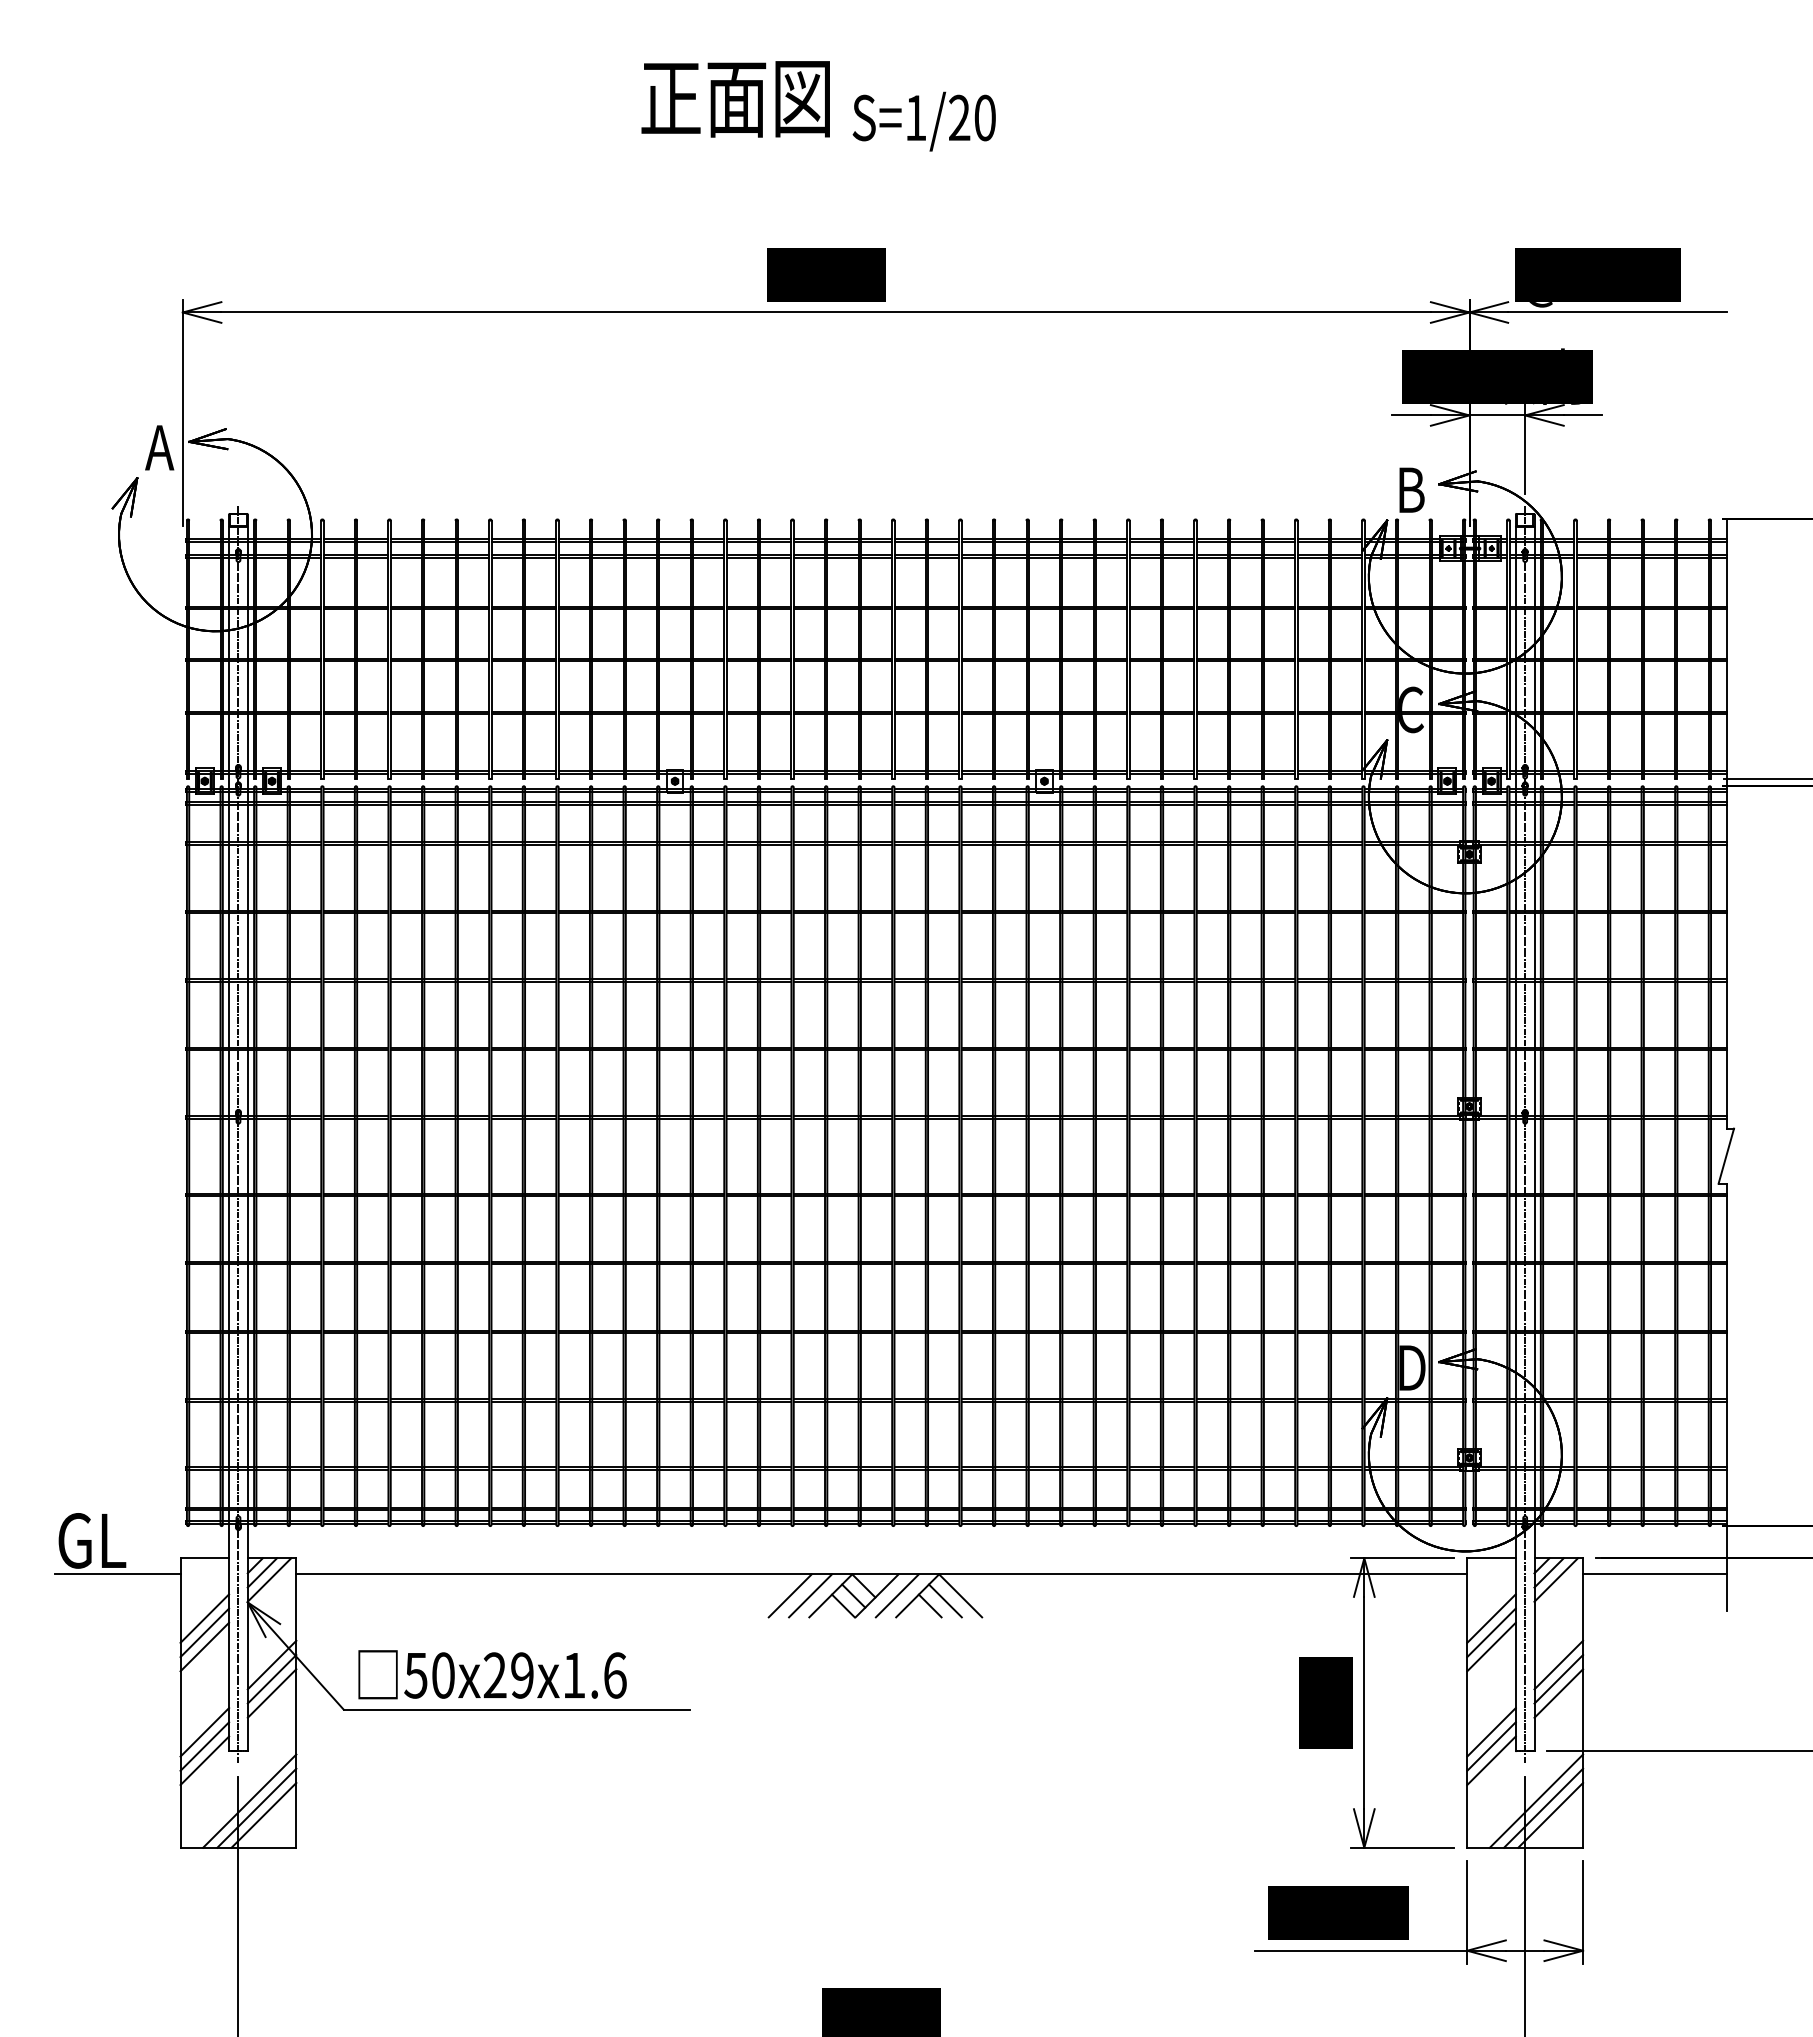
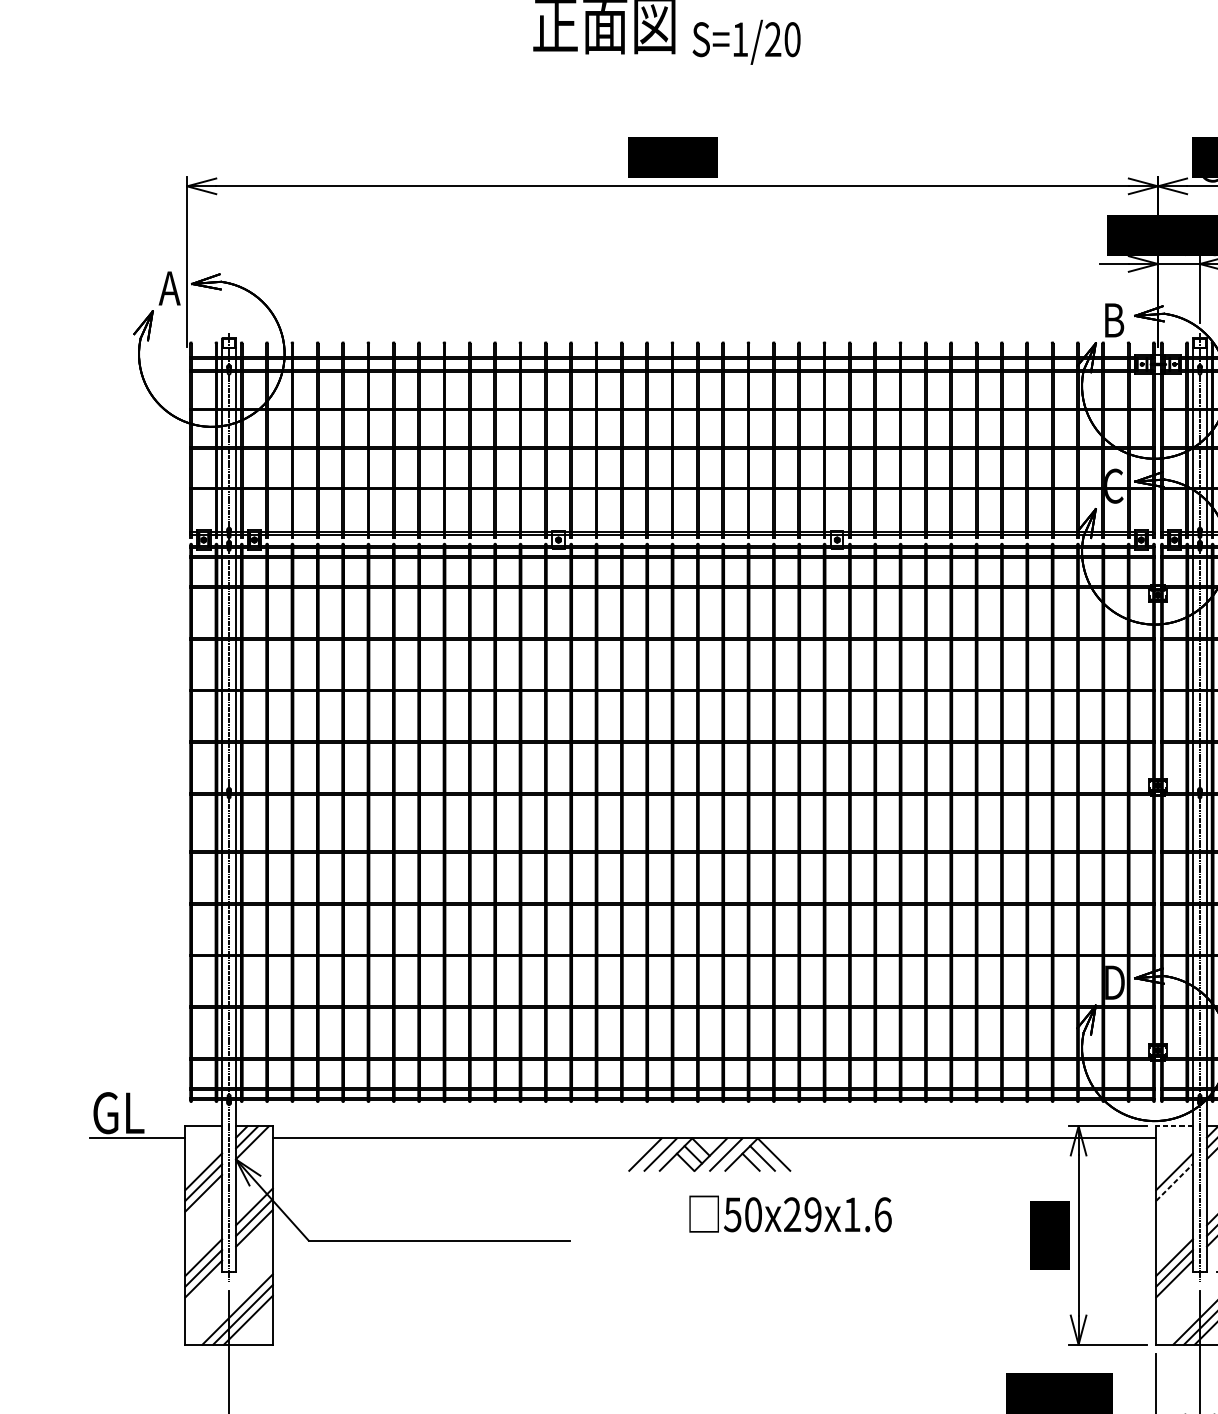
line: (1491, 1558) -> (1174, 1126), solid -> dashed
line: (1491, 1632) -> (1174, 1182), solid -> dashed
line: (1491, 1646) -> (1174, 1192), removed
text: (492, 1674) -> (790, 1213), moved

